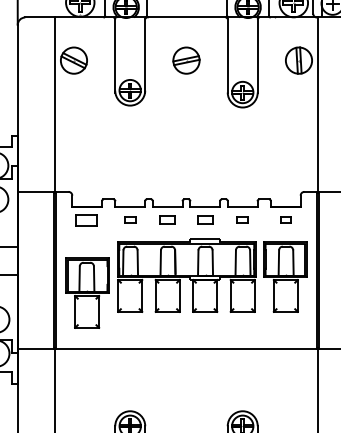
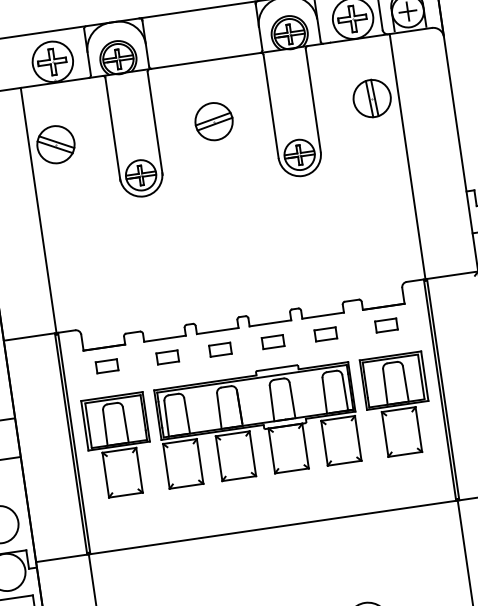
part: (87, 219) -> (107, 365), size x0.71
part: (130, 219) -> (167, 356), size x1.43
part: (242, 219) -> (325, 333), size x1.43
part: (285, 219) -> (385, 324), size x1.43
part: (87, 292) -> (119, 445), moved

